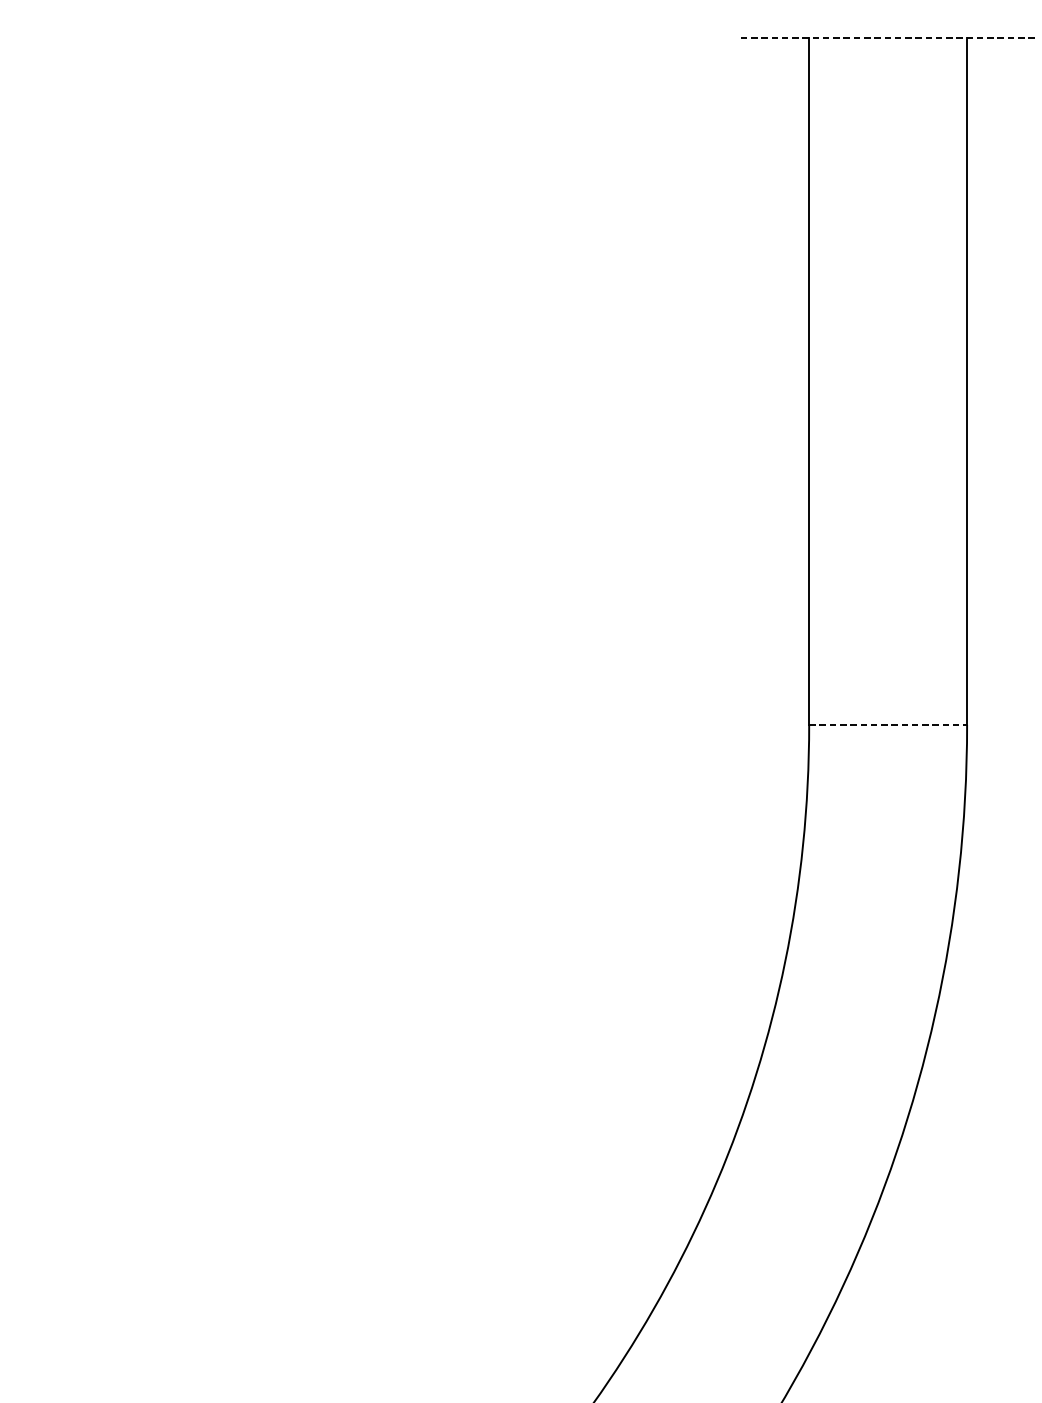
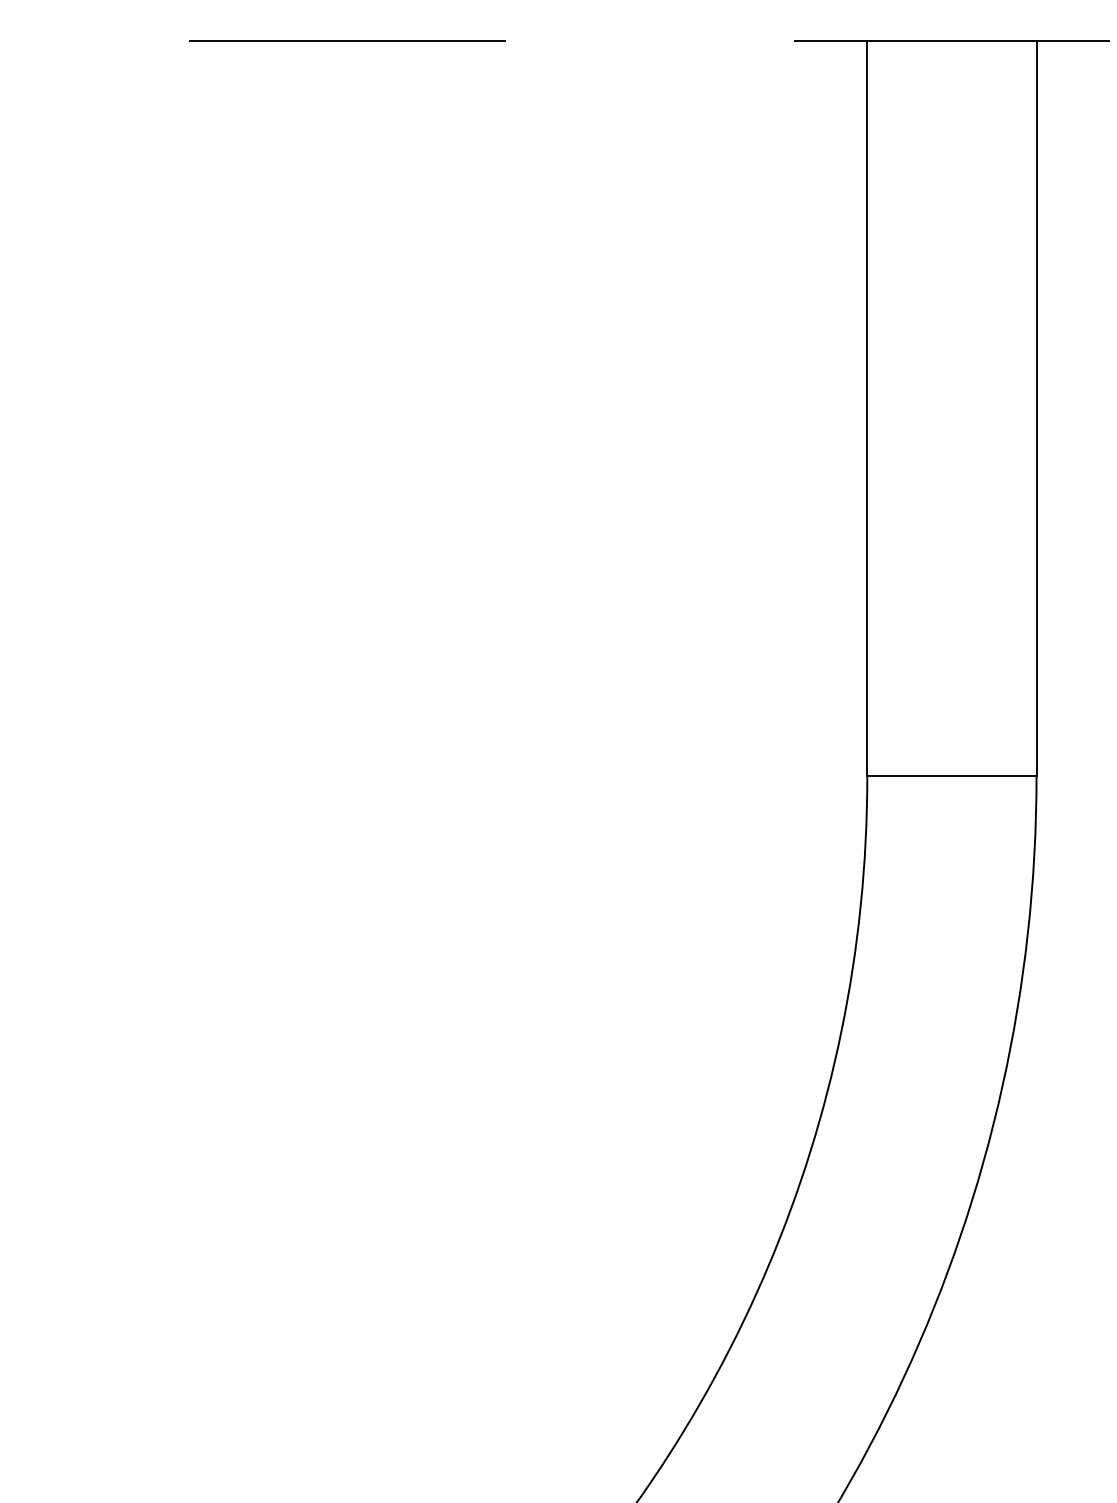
line: (324, 37) -> (347, 40), added
line: (887, 37) -> (951, 40), dashed -> solid
line: (887, 724) -> (951, 776), dashed -> solid

